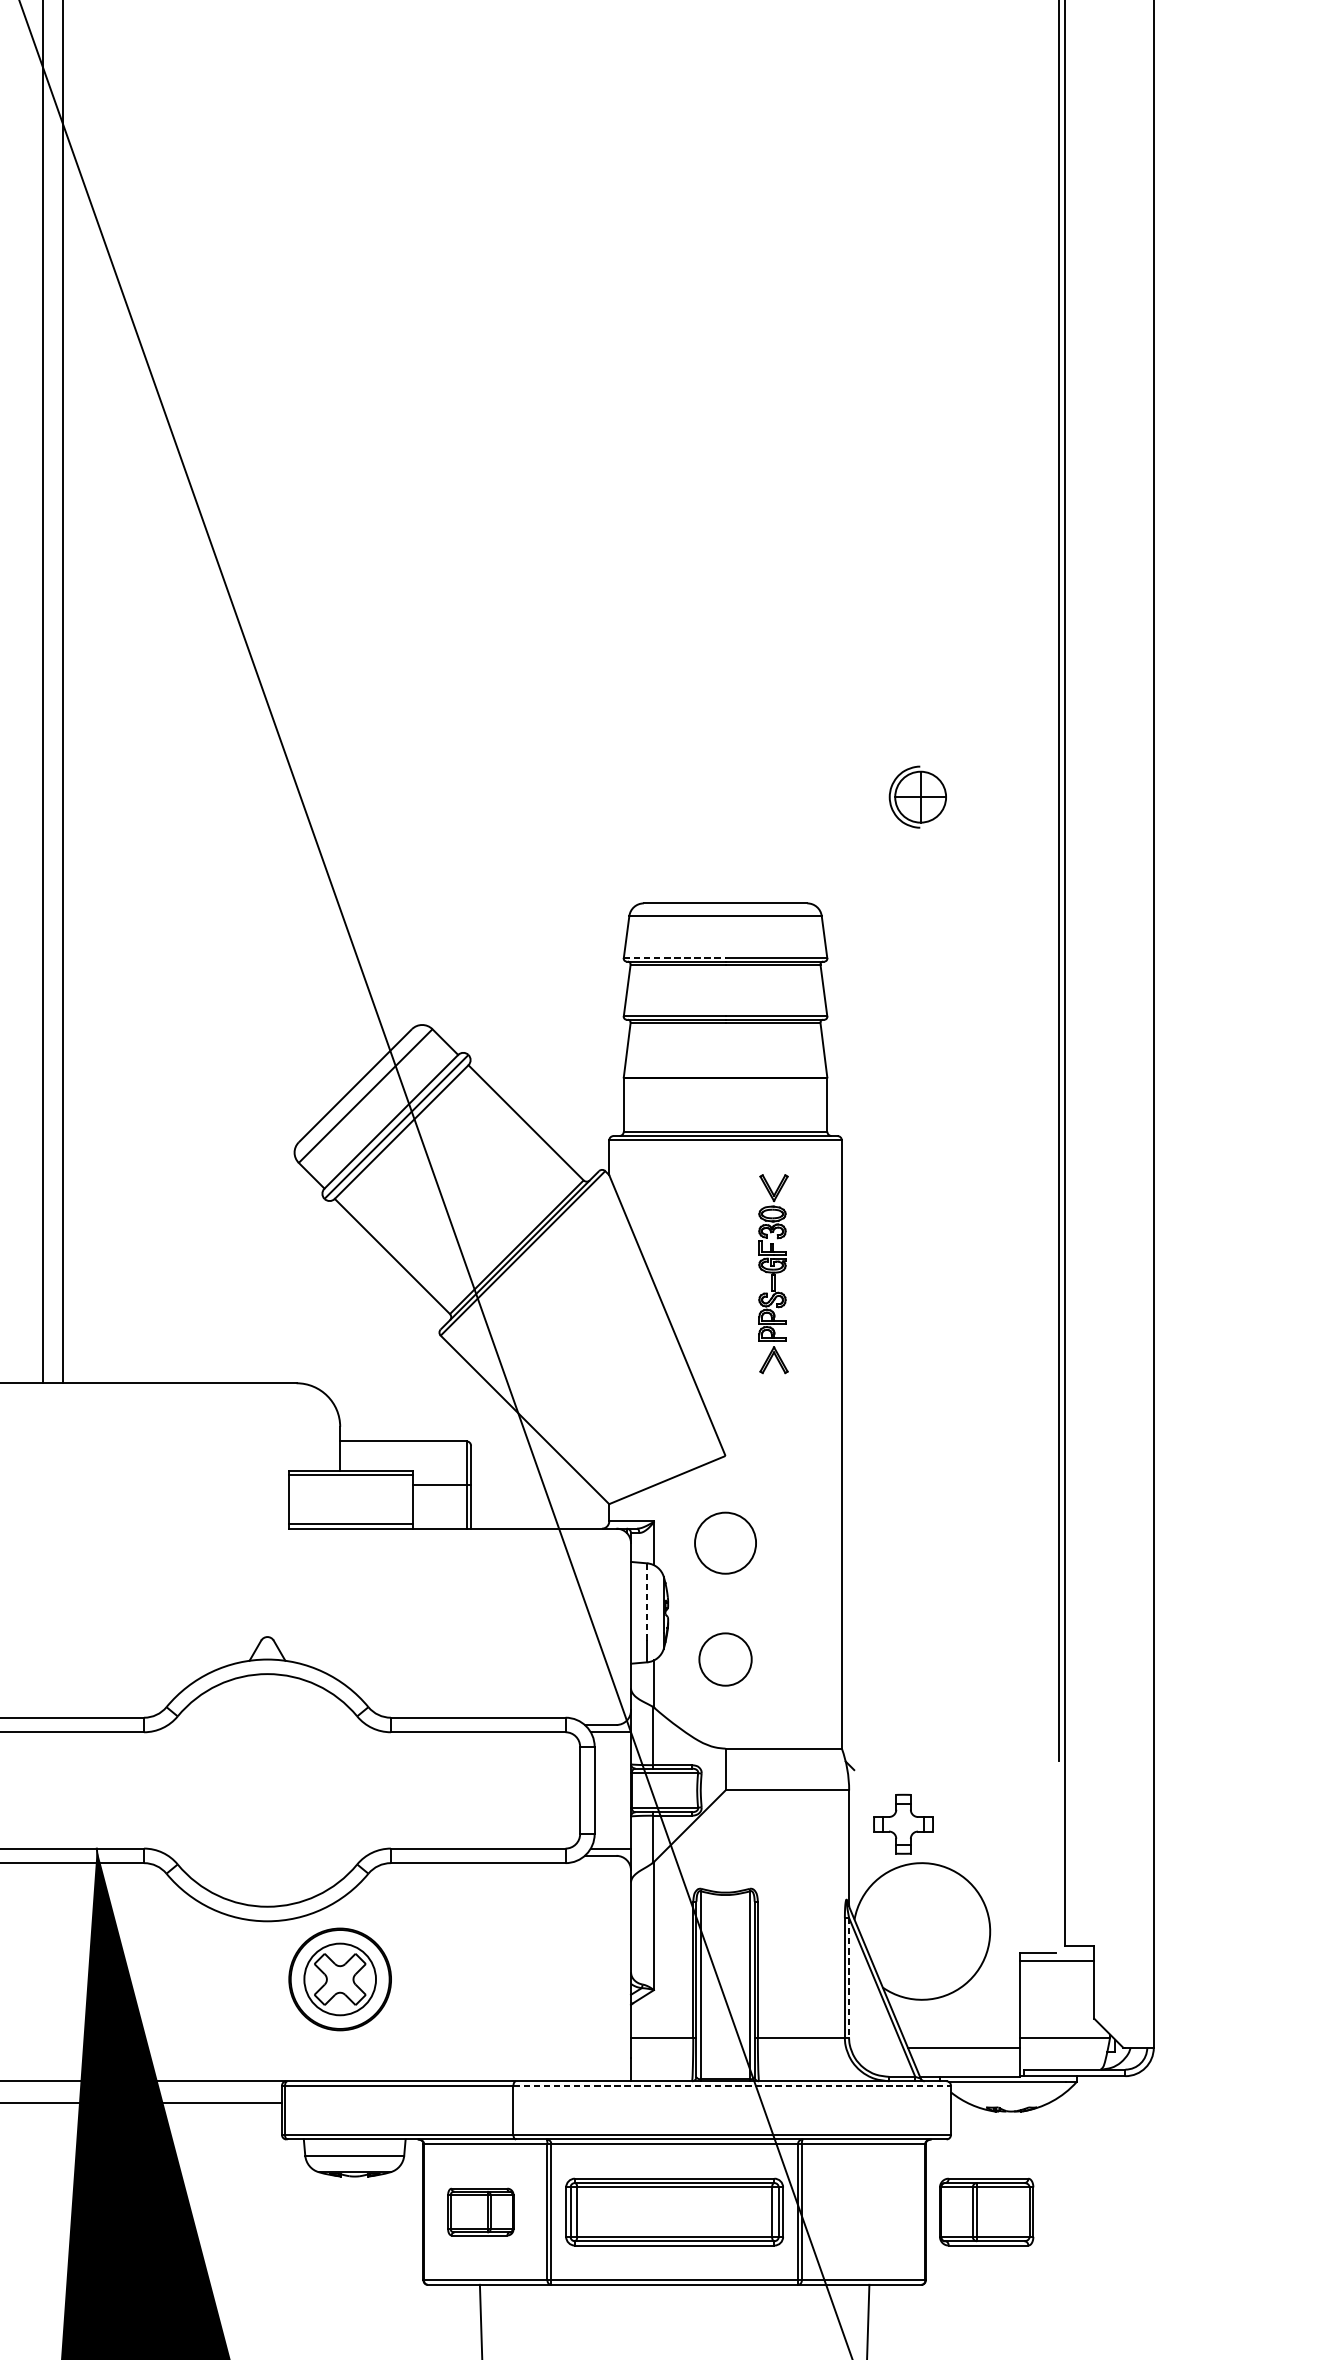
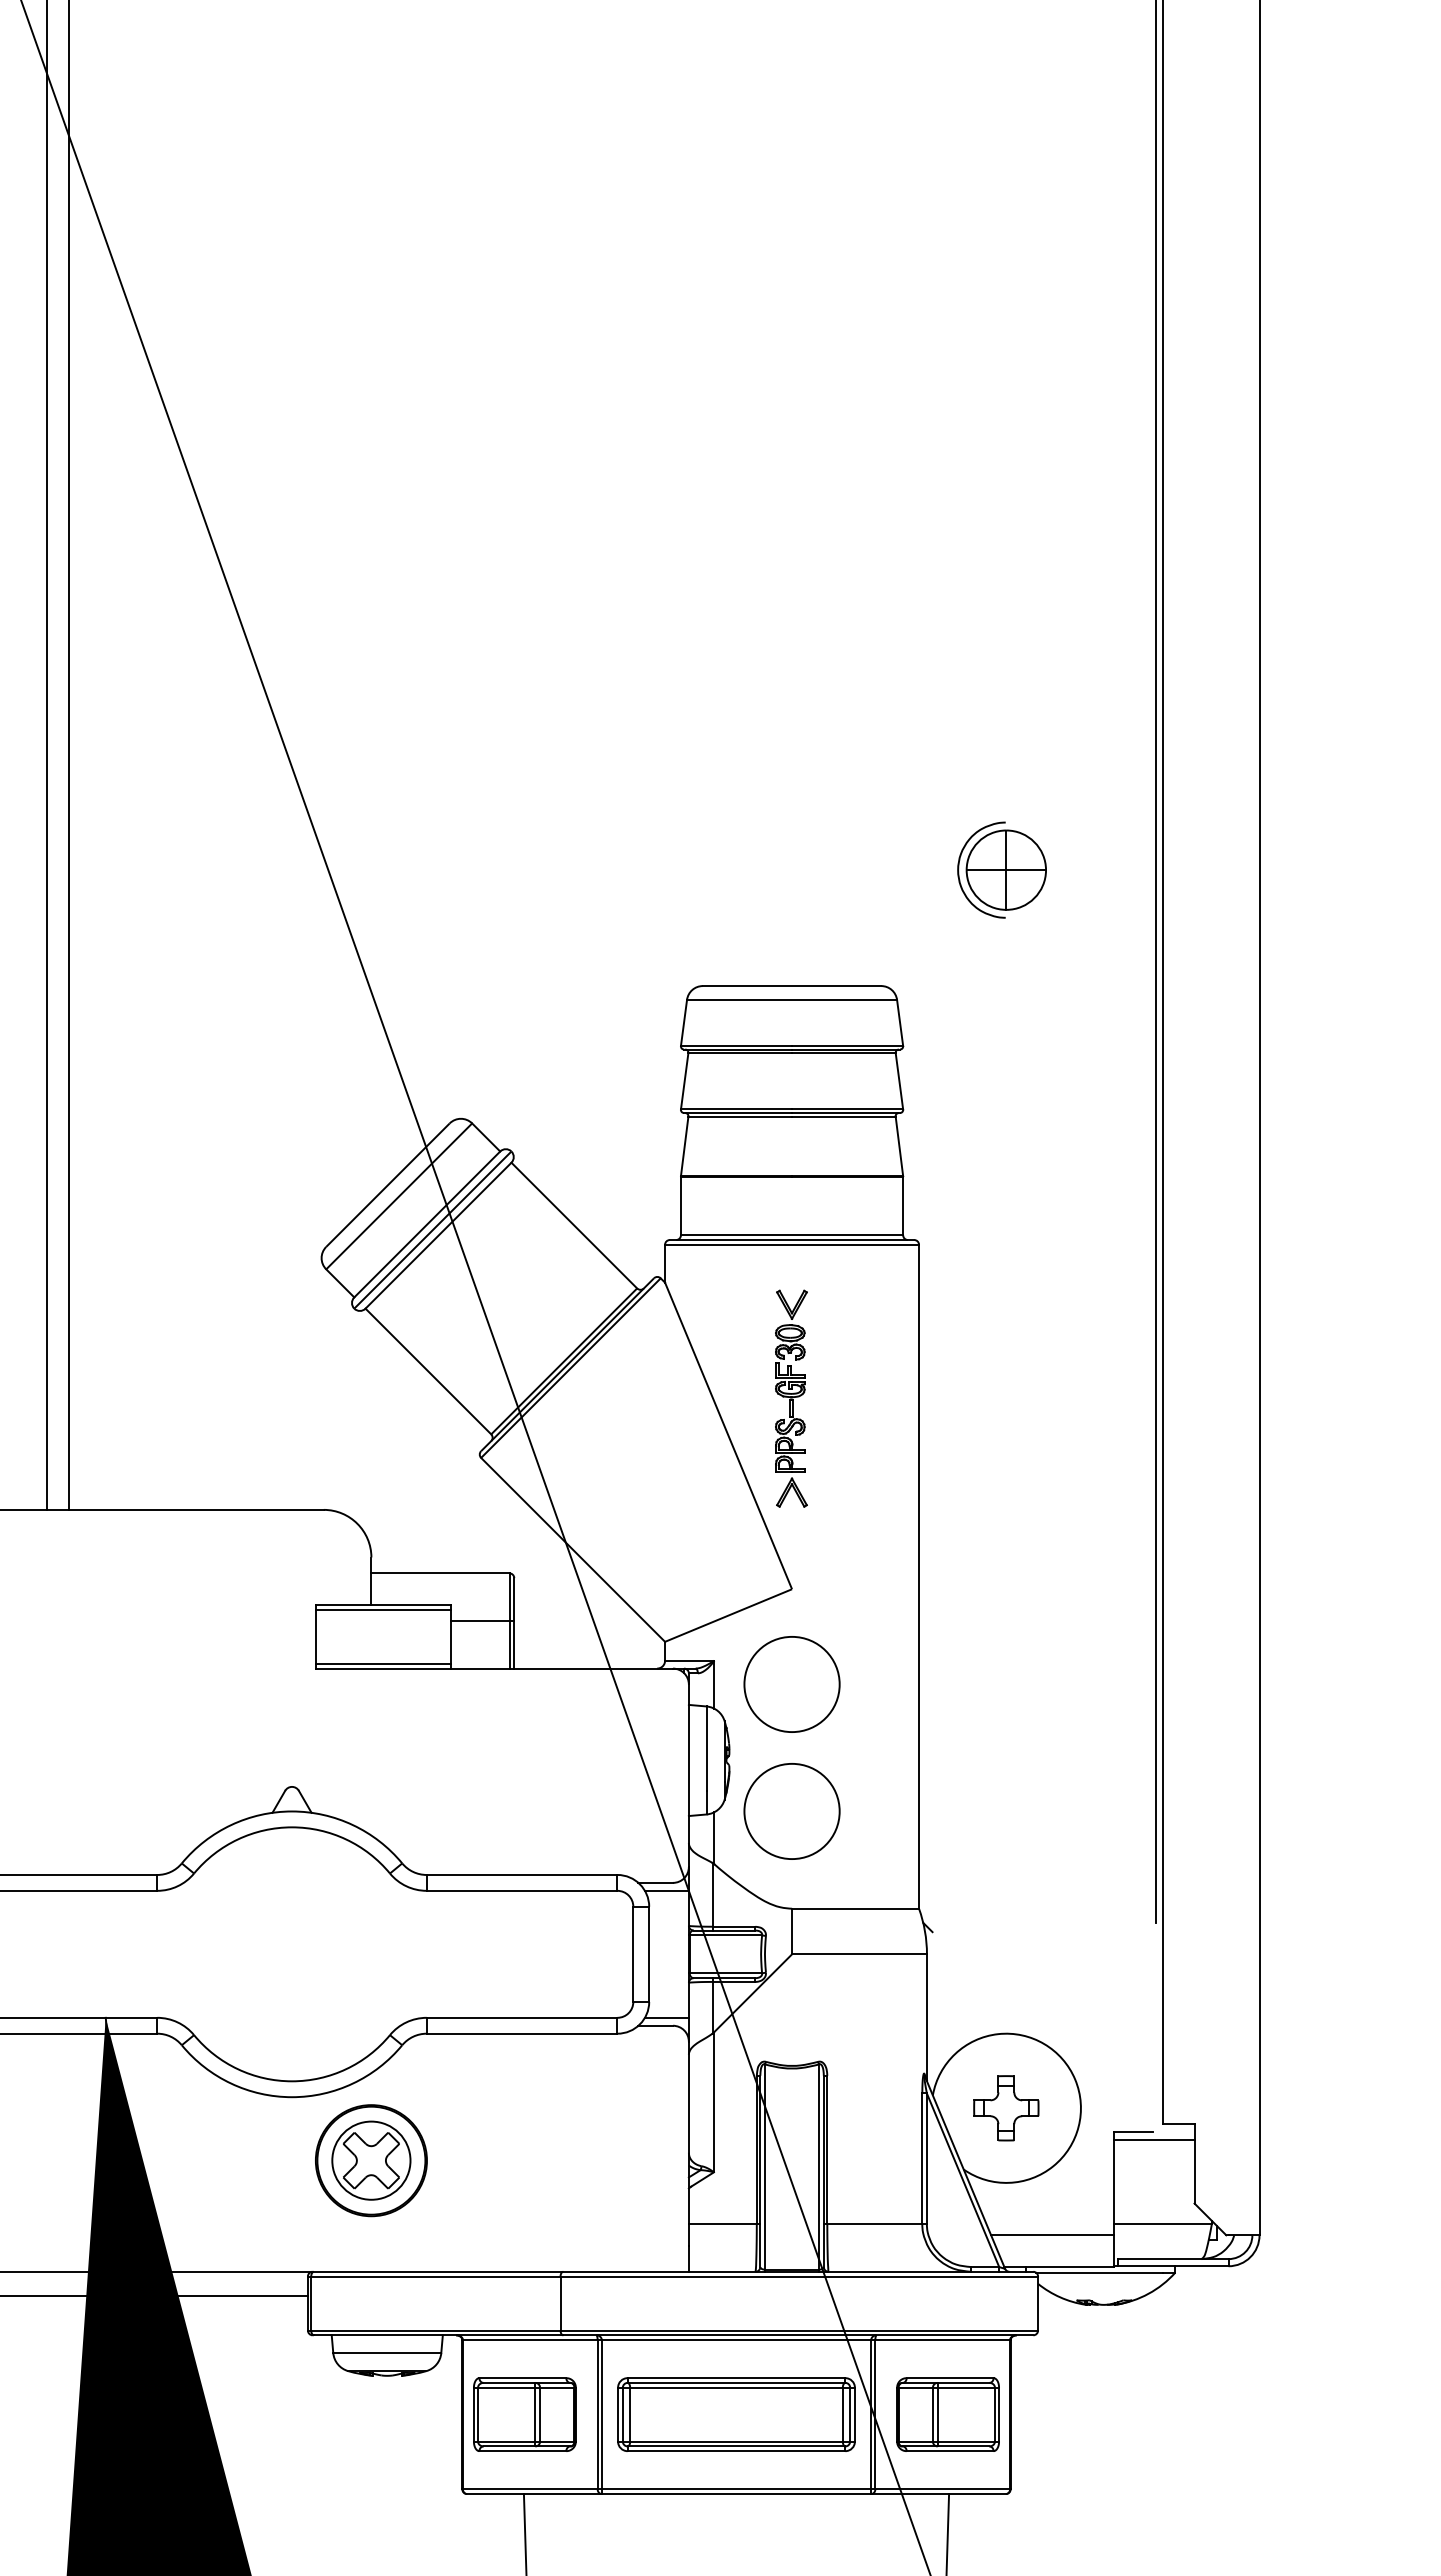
part: (917, 796) -> (1001, 869), size x1.43
line: (674, 957) -> (736, 1045), dashed -> solid
part: (773, 1273) -> (791, 1398), moved
circle: (725, 1543) -> (791, 1684), size x1.43
line: (647, 1601) -> (706, 1748), dashed -> solid
circle: (725, 1659) -> (791, 1811), size x1.67
part: (903, 1824) -> (1006, 2108), moved
line: (848, 1978) -> (926, 2159), dashed -> solid
line: (732, 2085) -> (799, 2276), dashed -> solid
part: (480, 2211) -> (524, 2414), size x1.43
part: (986, 2211) -> (947, 2414), moved

